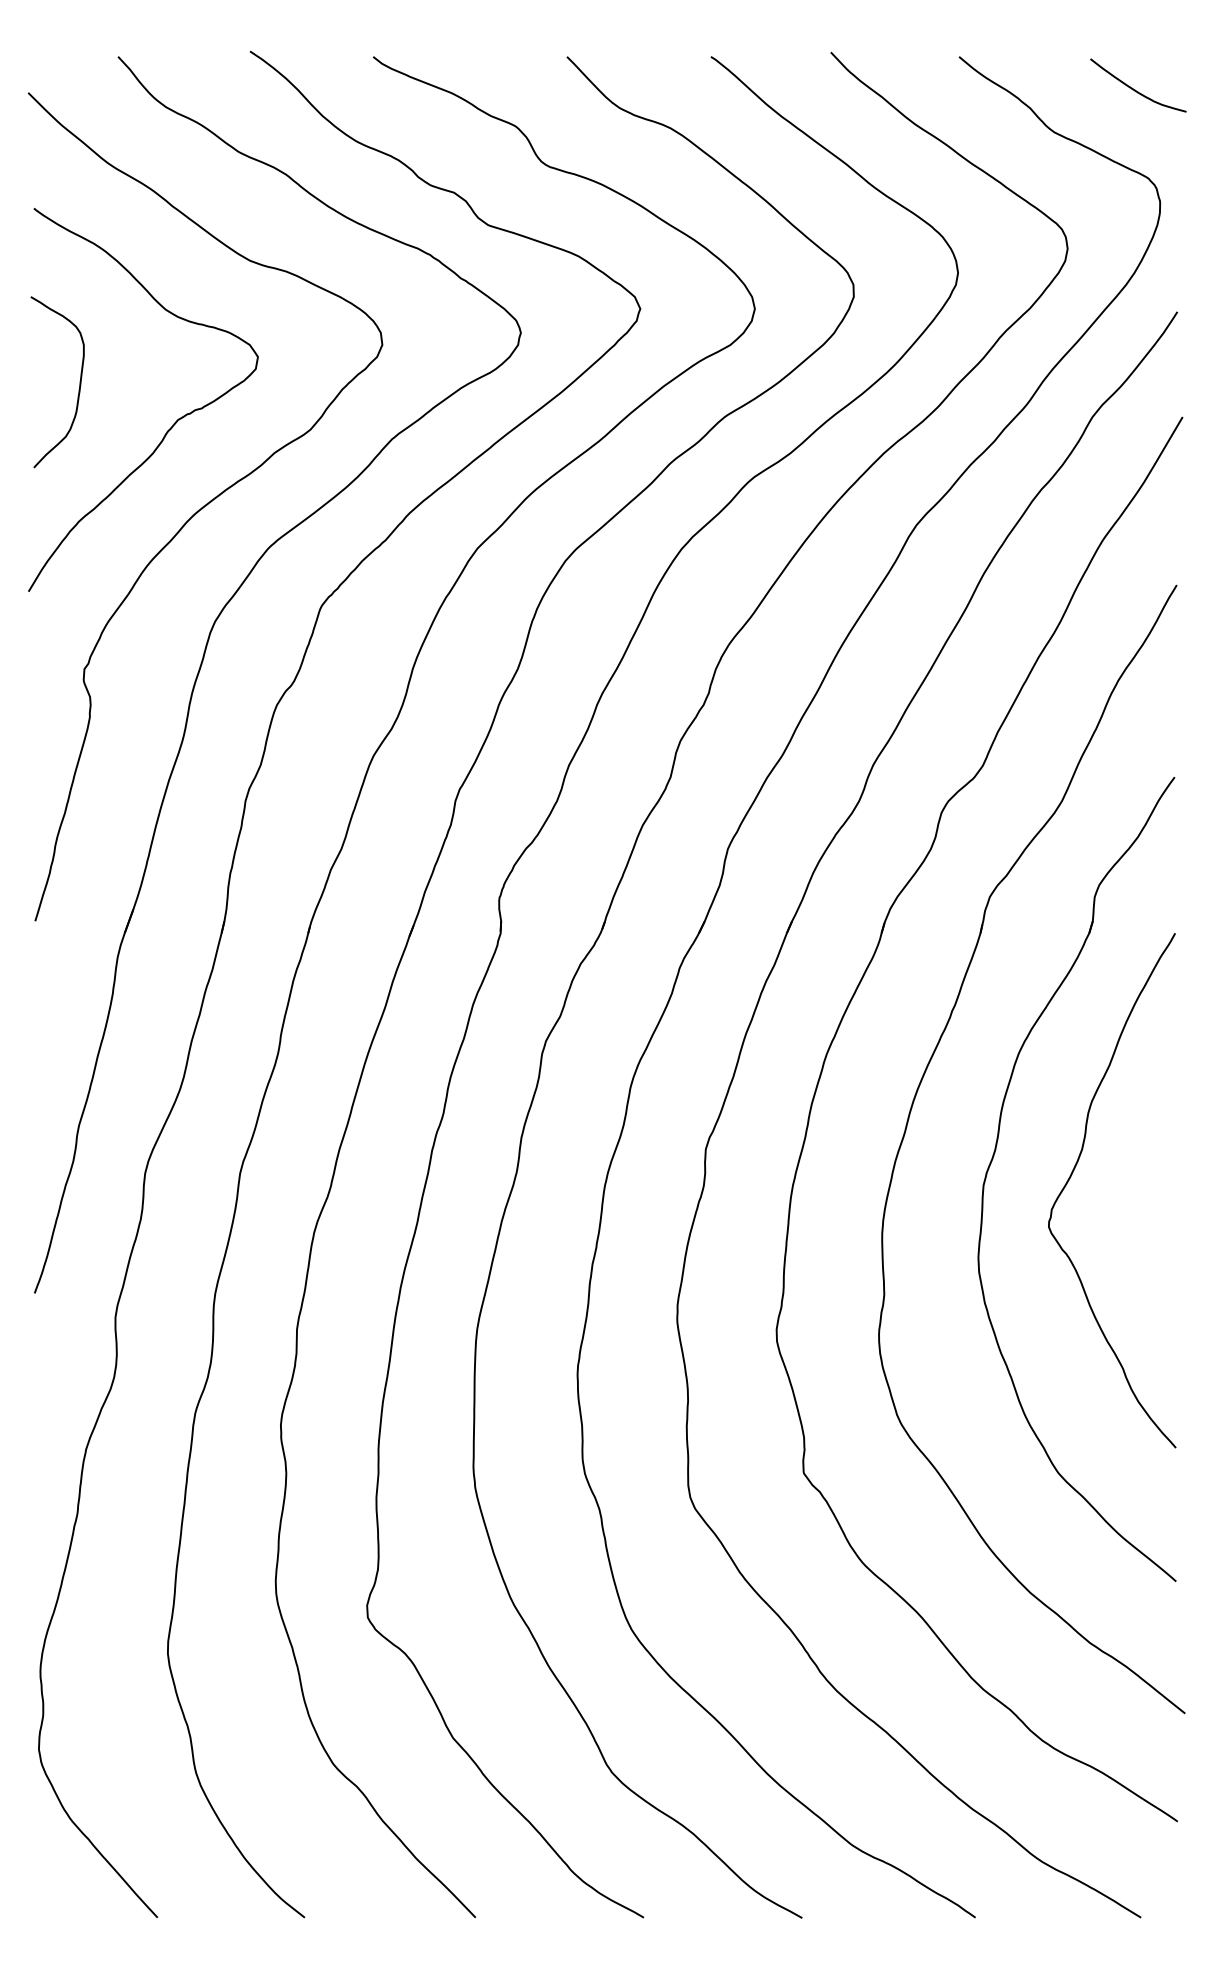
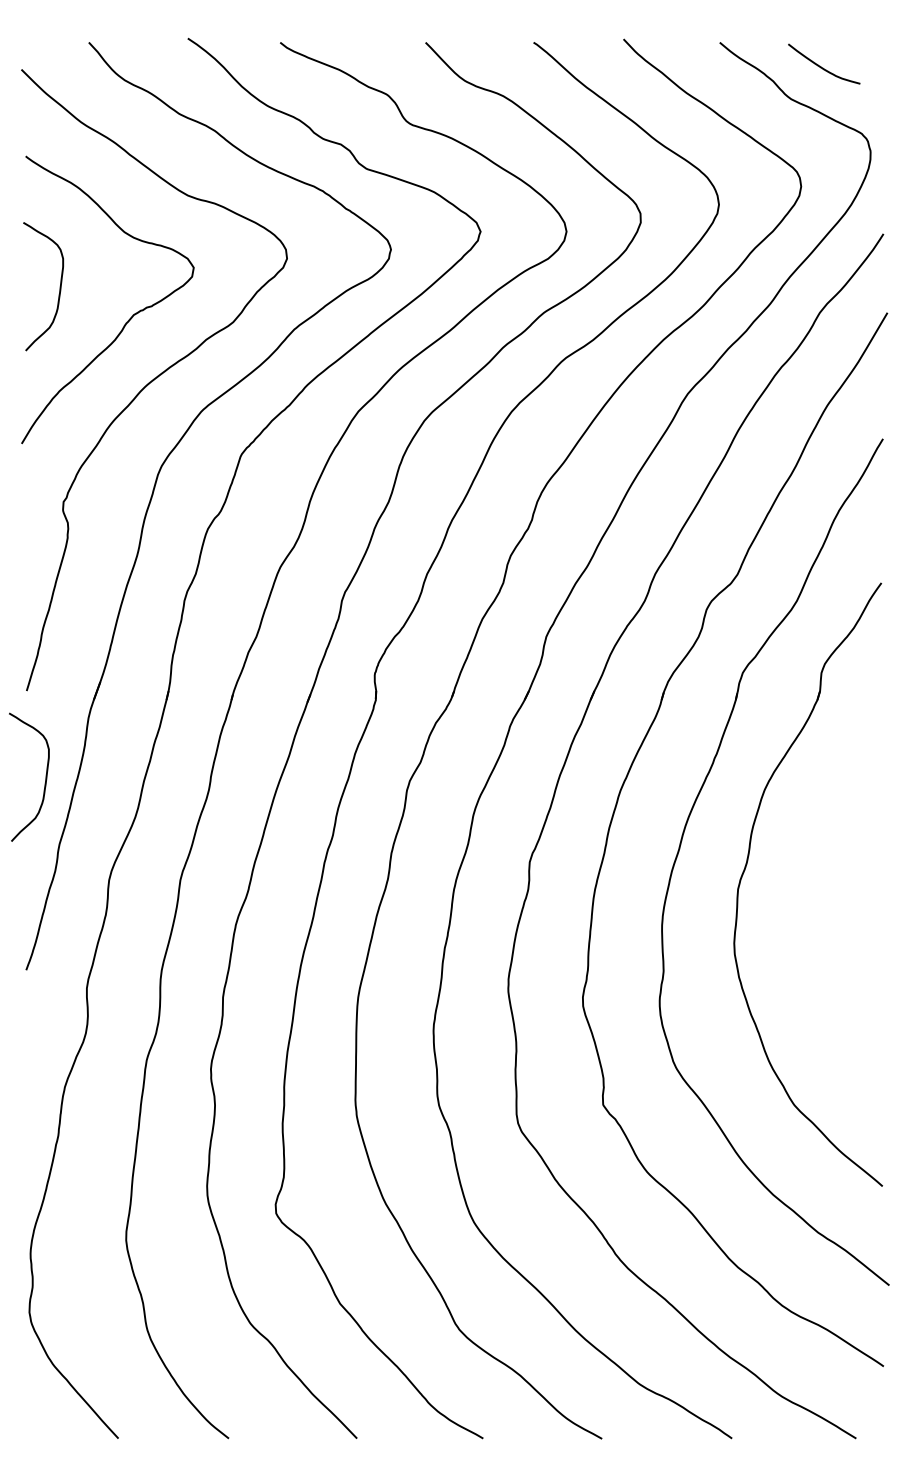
curve: (1135, 89) -> (822, 67), moved
curve: (60, 1036) -> (45, 777), added
curve: (1074, 1170) -> (806, 878), removed

